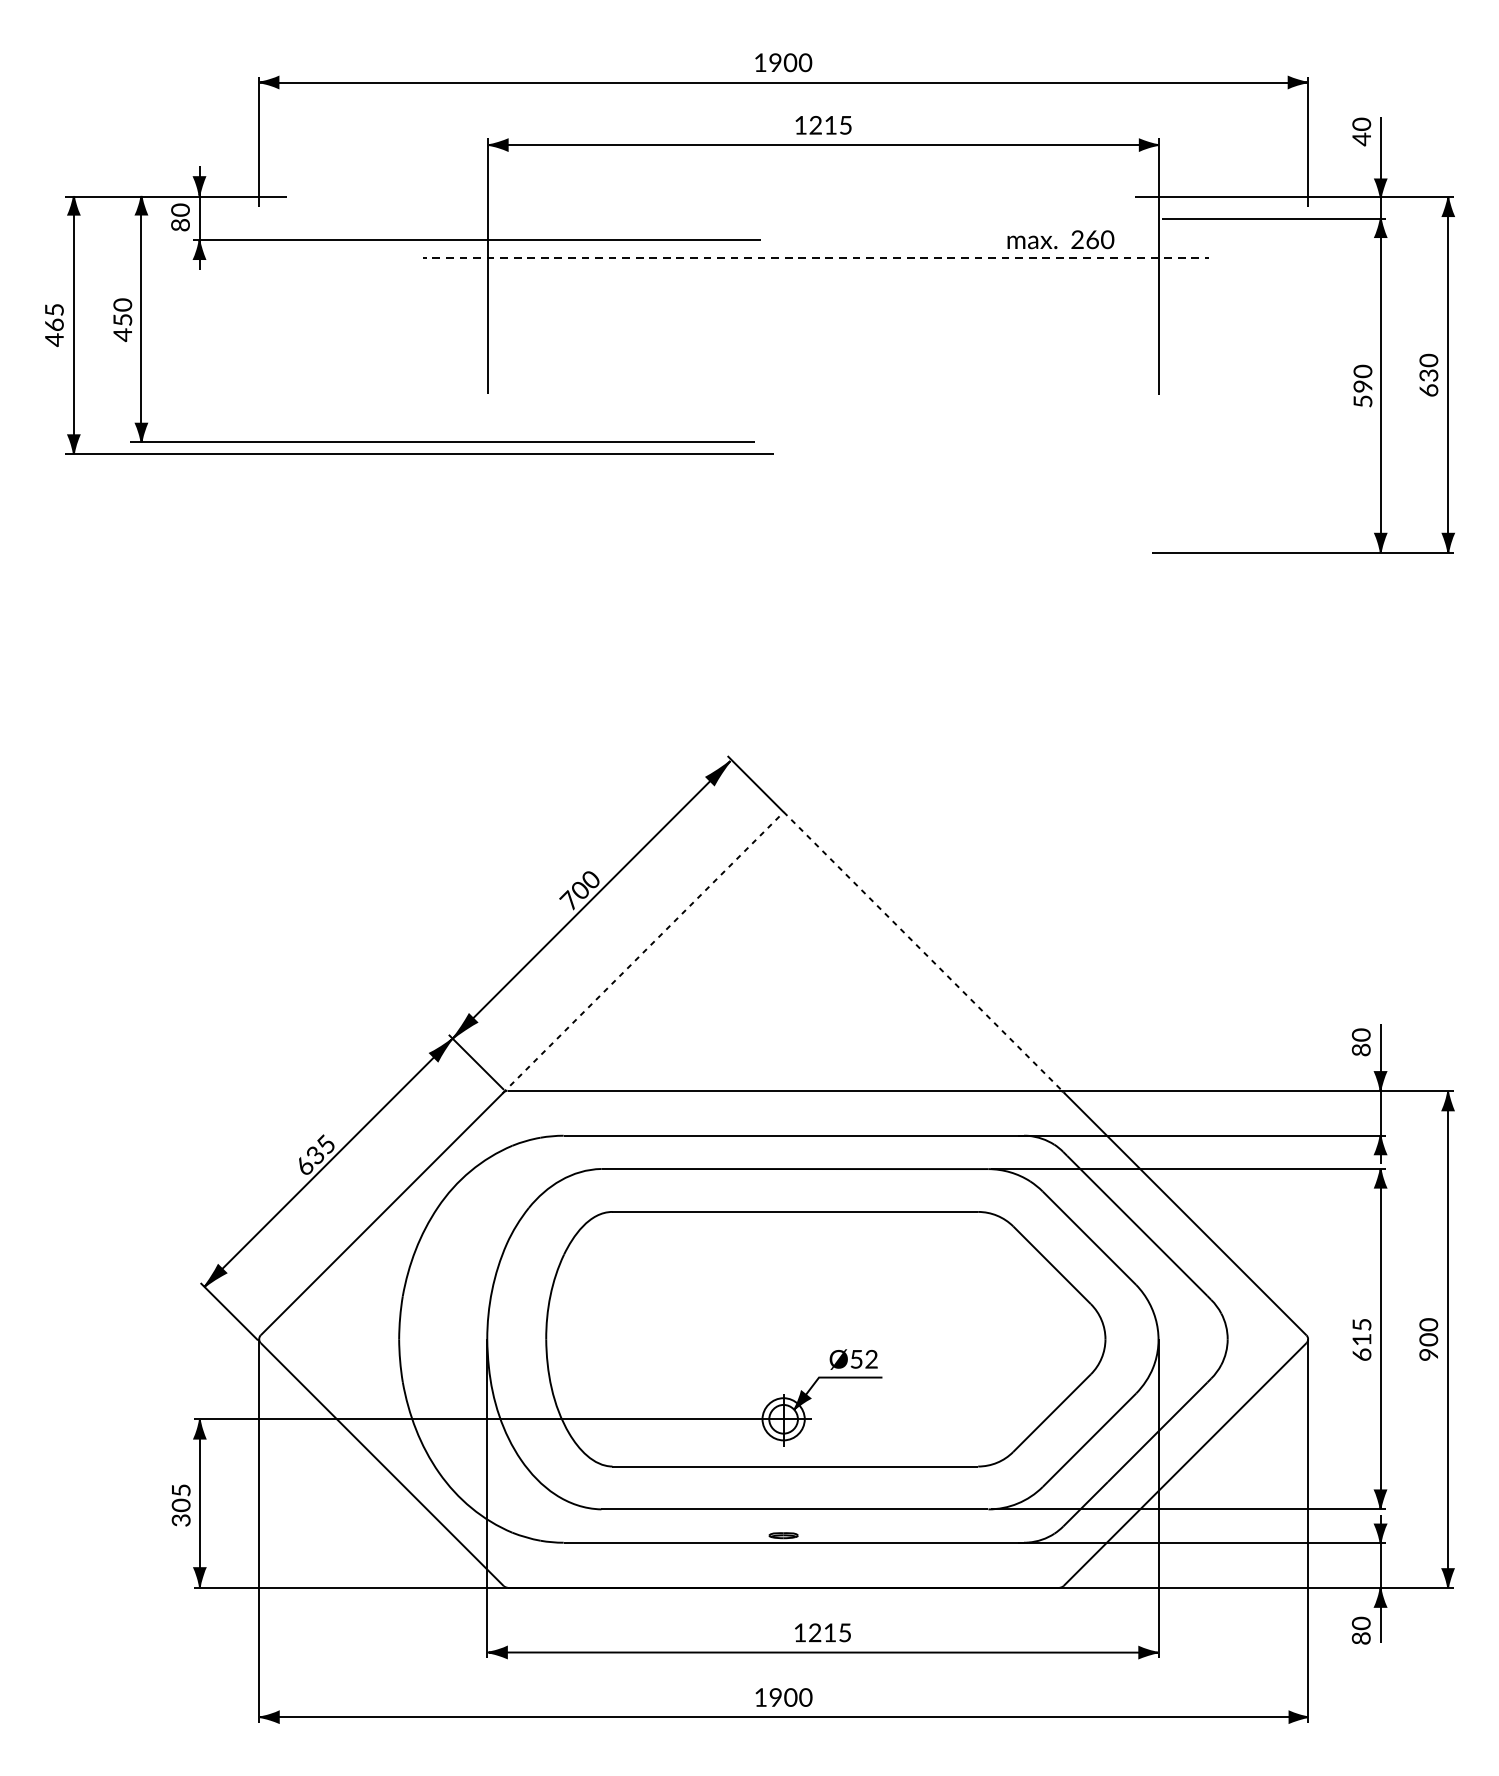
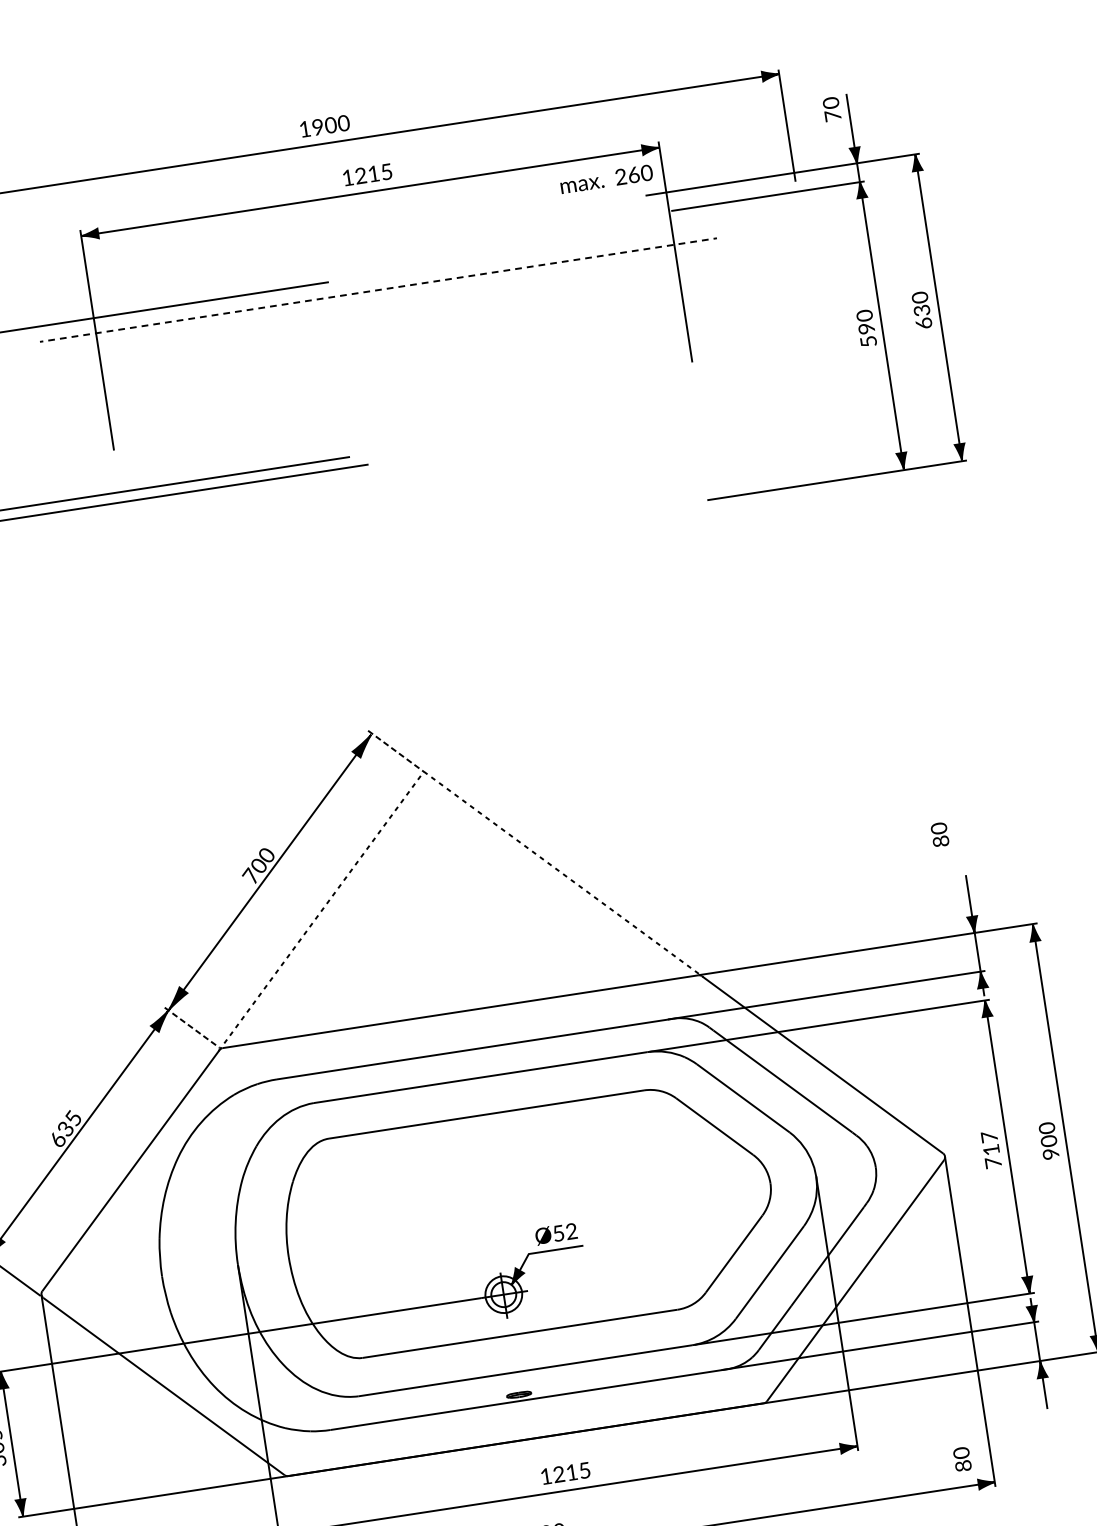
text: (1361, 139) -> (832, 116), 40 -> 70
text: (1060, 239) -> (606, 179), moved
line: (755, 784) -> (395, 751), solid -> dashed
text: (1360, 1042) -> (939, 835), moved
line: (476, 1062) -> (192, 1027), solid -> dashed
text: (1361, 1339) -> (991, 1149), 615 -> 717
text: (1360, 1630) -> (961, 1459), moved

